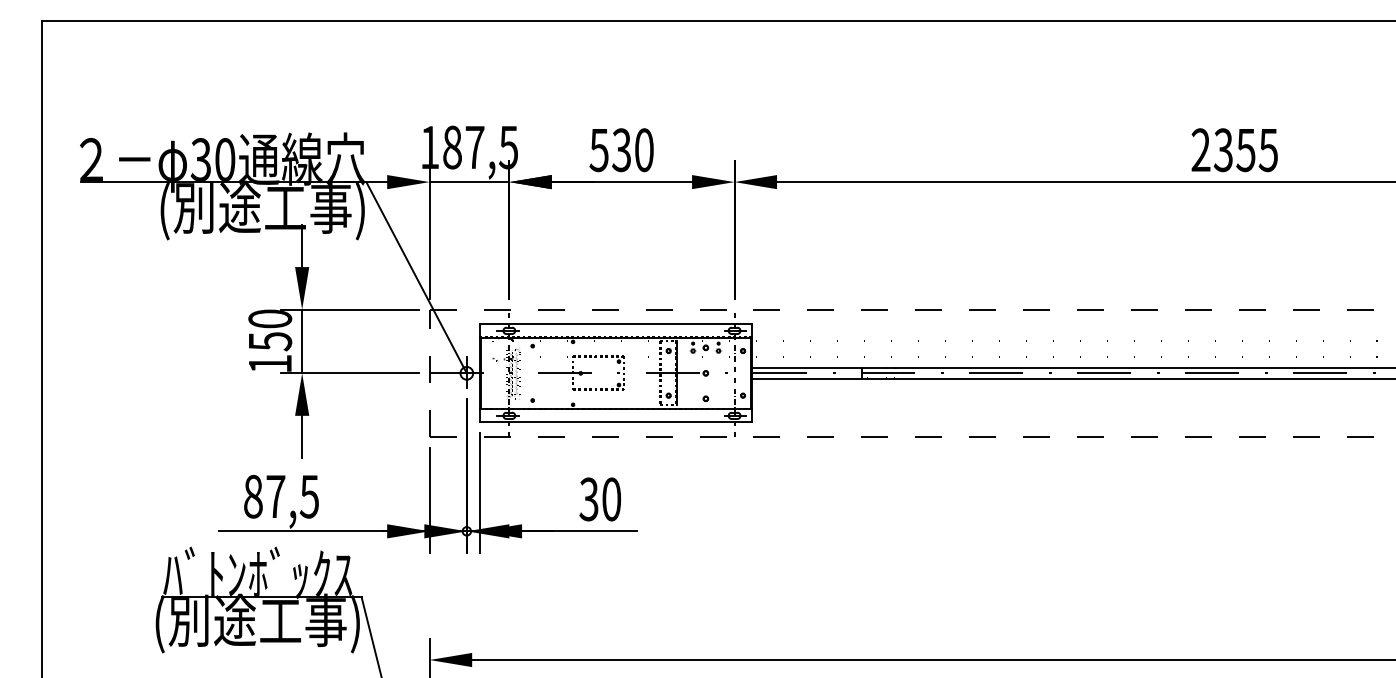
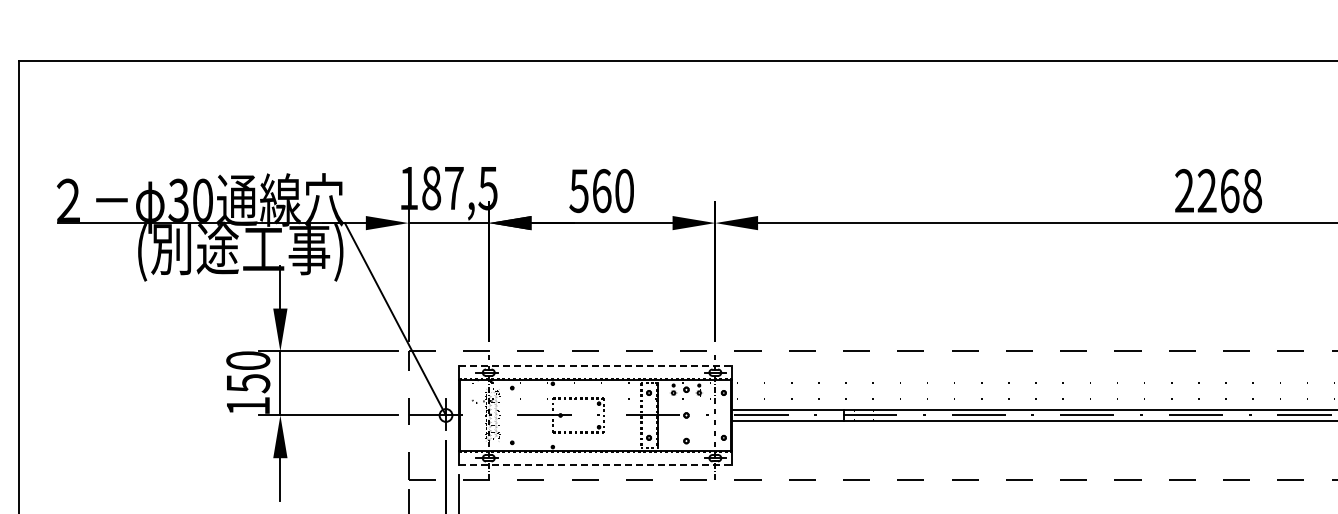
text: (621, 150) -> (601, 191), 530 -> 560
text: (1245, 150) -> (1229, 191), 2355 -> 2268
line: (615, 324) -> (595, 366), solid -> dashed
line: (615, 422) -> (595, 464), solid -> dashed

